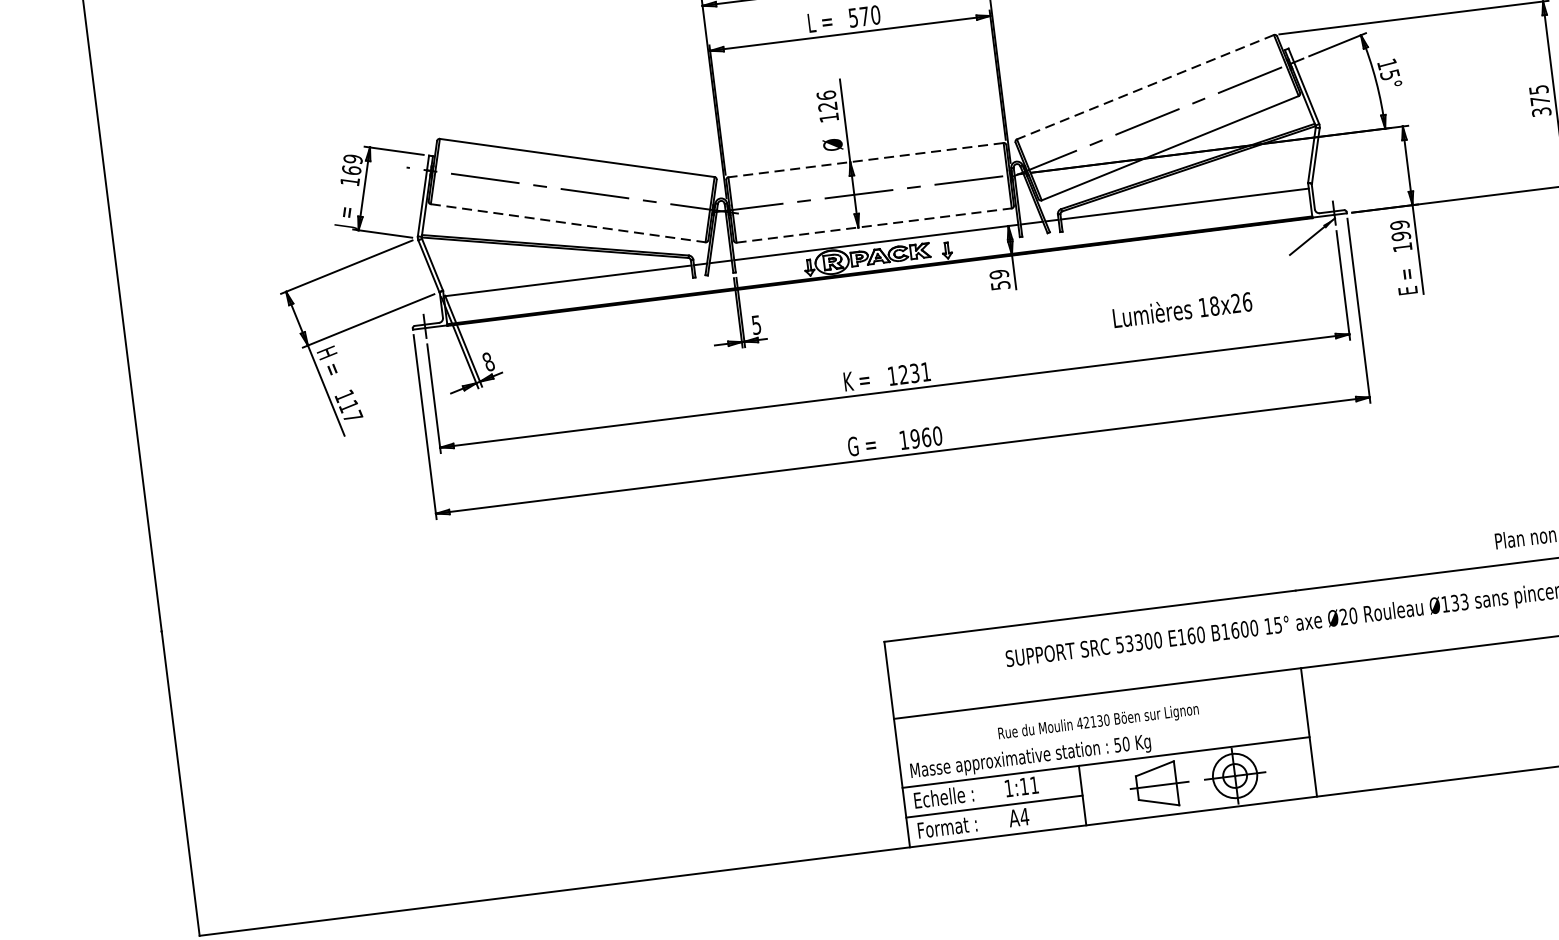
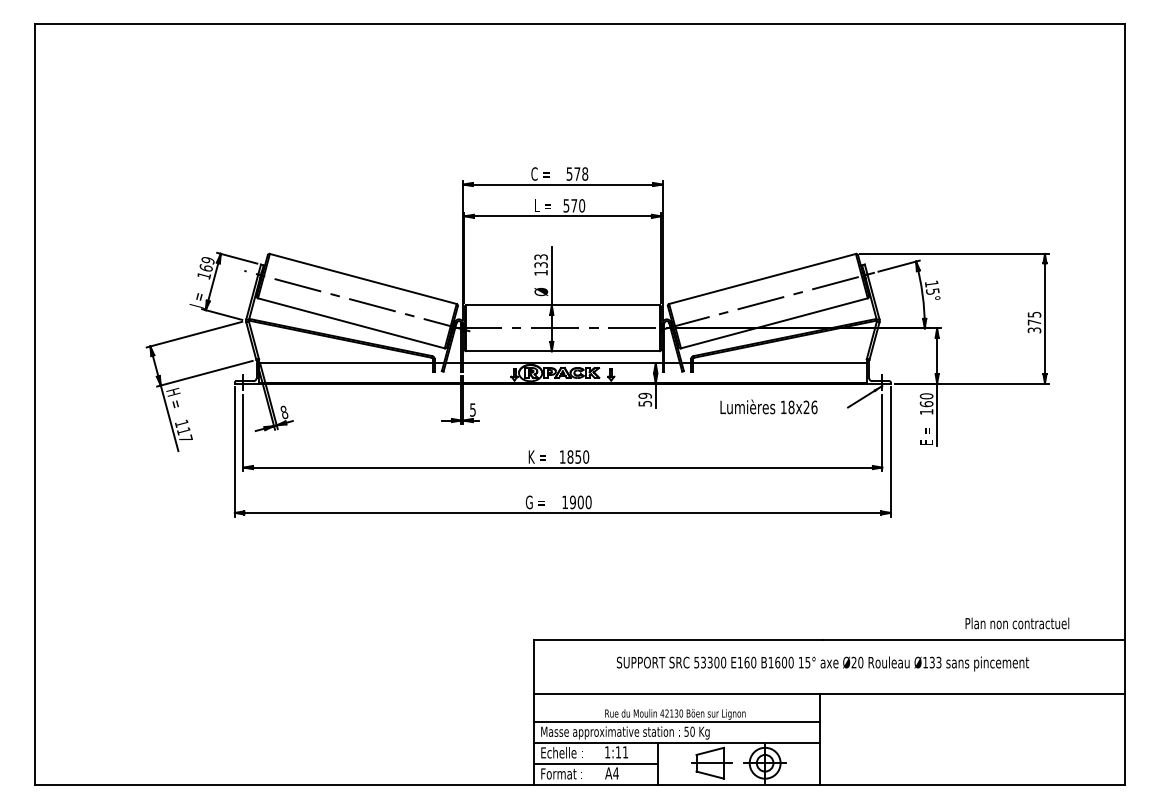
line: (1145, 86) -> (762, 278), dashed -> solid
text: (826, 100) -> (540, 260), 126 -> 133
line: (865, 160) -> (562, 305), dashed -> solid
line: (568, 223) -> (351, 323), dashed -> solid
line: (873, 225) -> (562, 351), dashed -> solid
text: (1400, 231) -> (926, 400), 199 -> 160
text: (1181, 308) -> (768, 406), moved
text: (915, 372) -> (578, 456), 1231 -> 1850
text: (925, 436) -> (580, 501), 1960 -> 1900
line: (1102, 732) -> (677, 721), added

